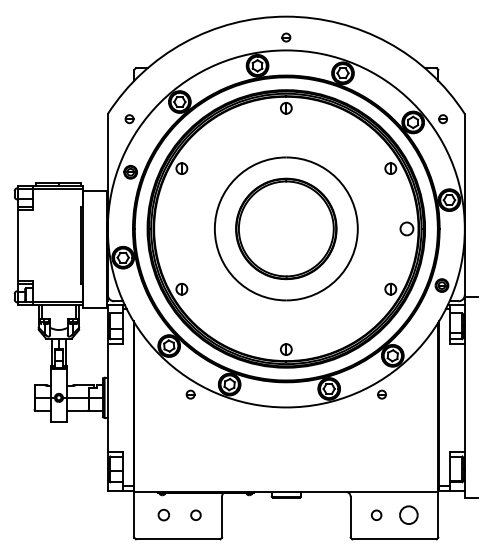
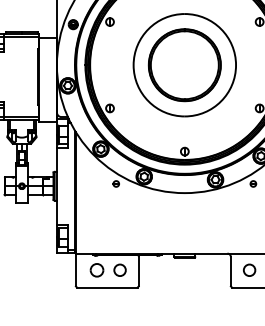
part: (163, 514) -> (96, 269), size x1.67
circle: (195, 515) -> (119, 270), size x1.67
circle: (376, 515) -> (249, 270), size x1.67

